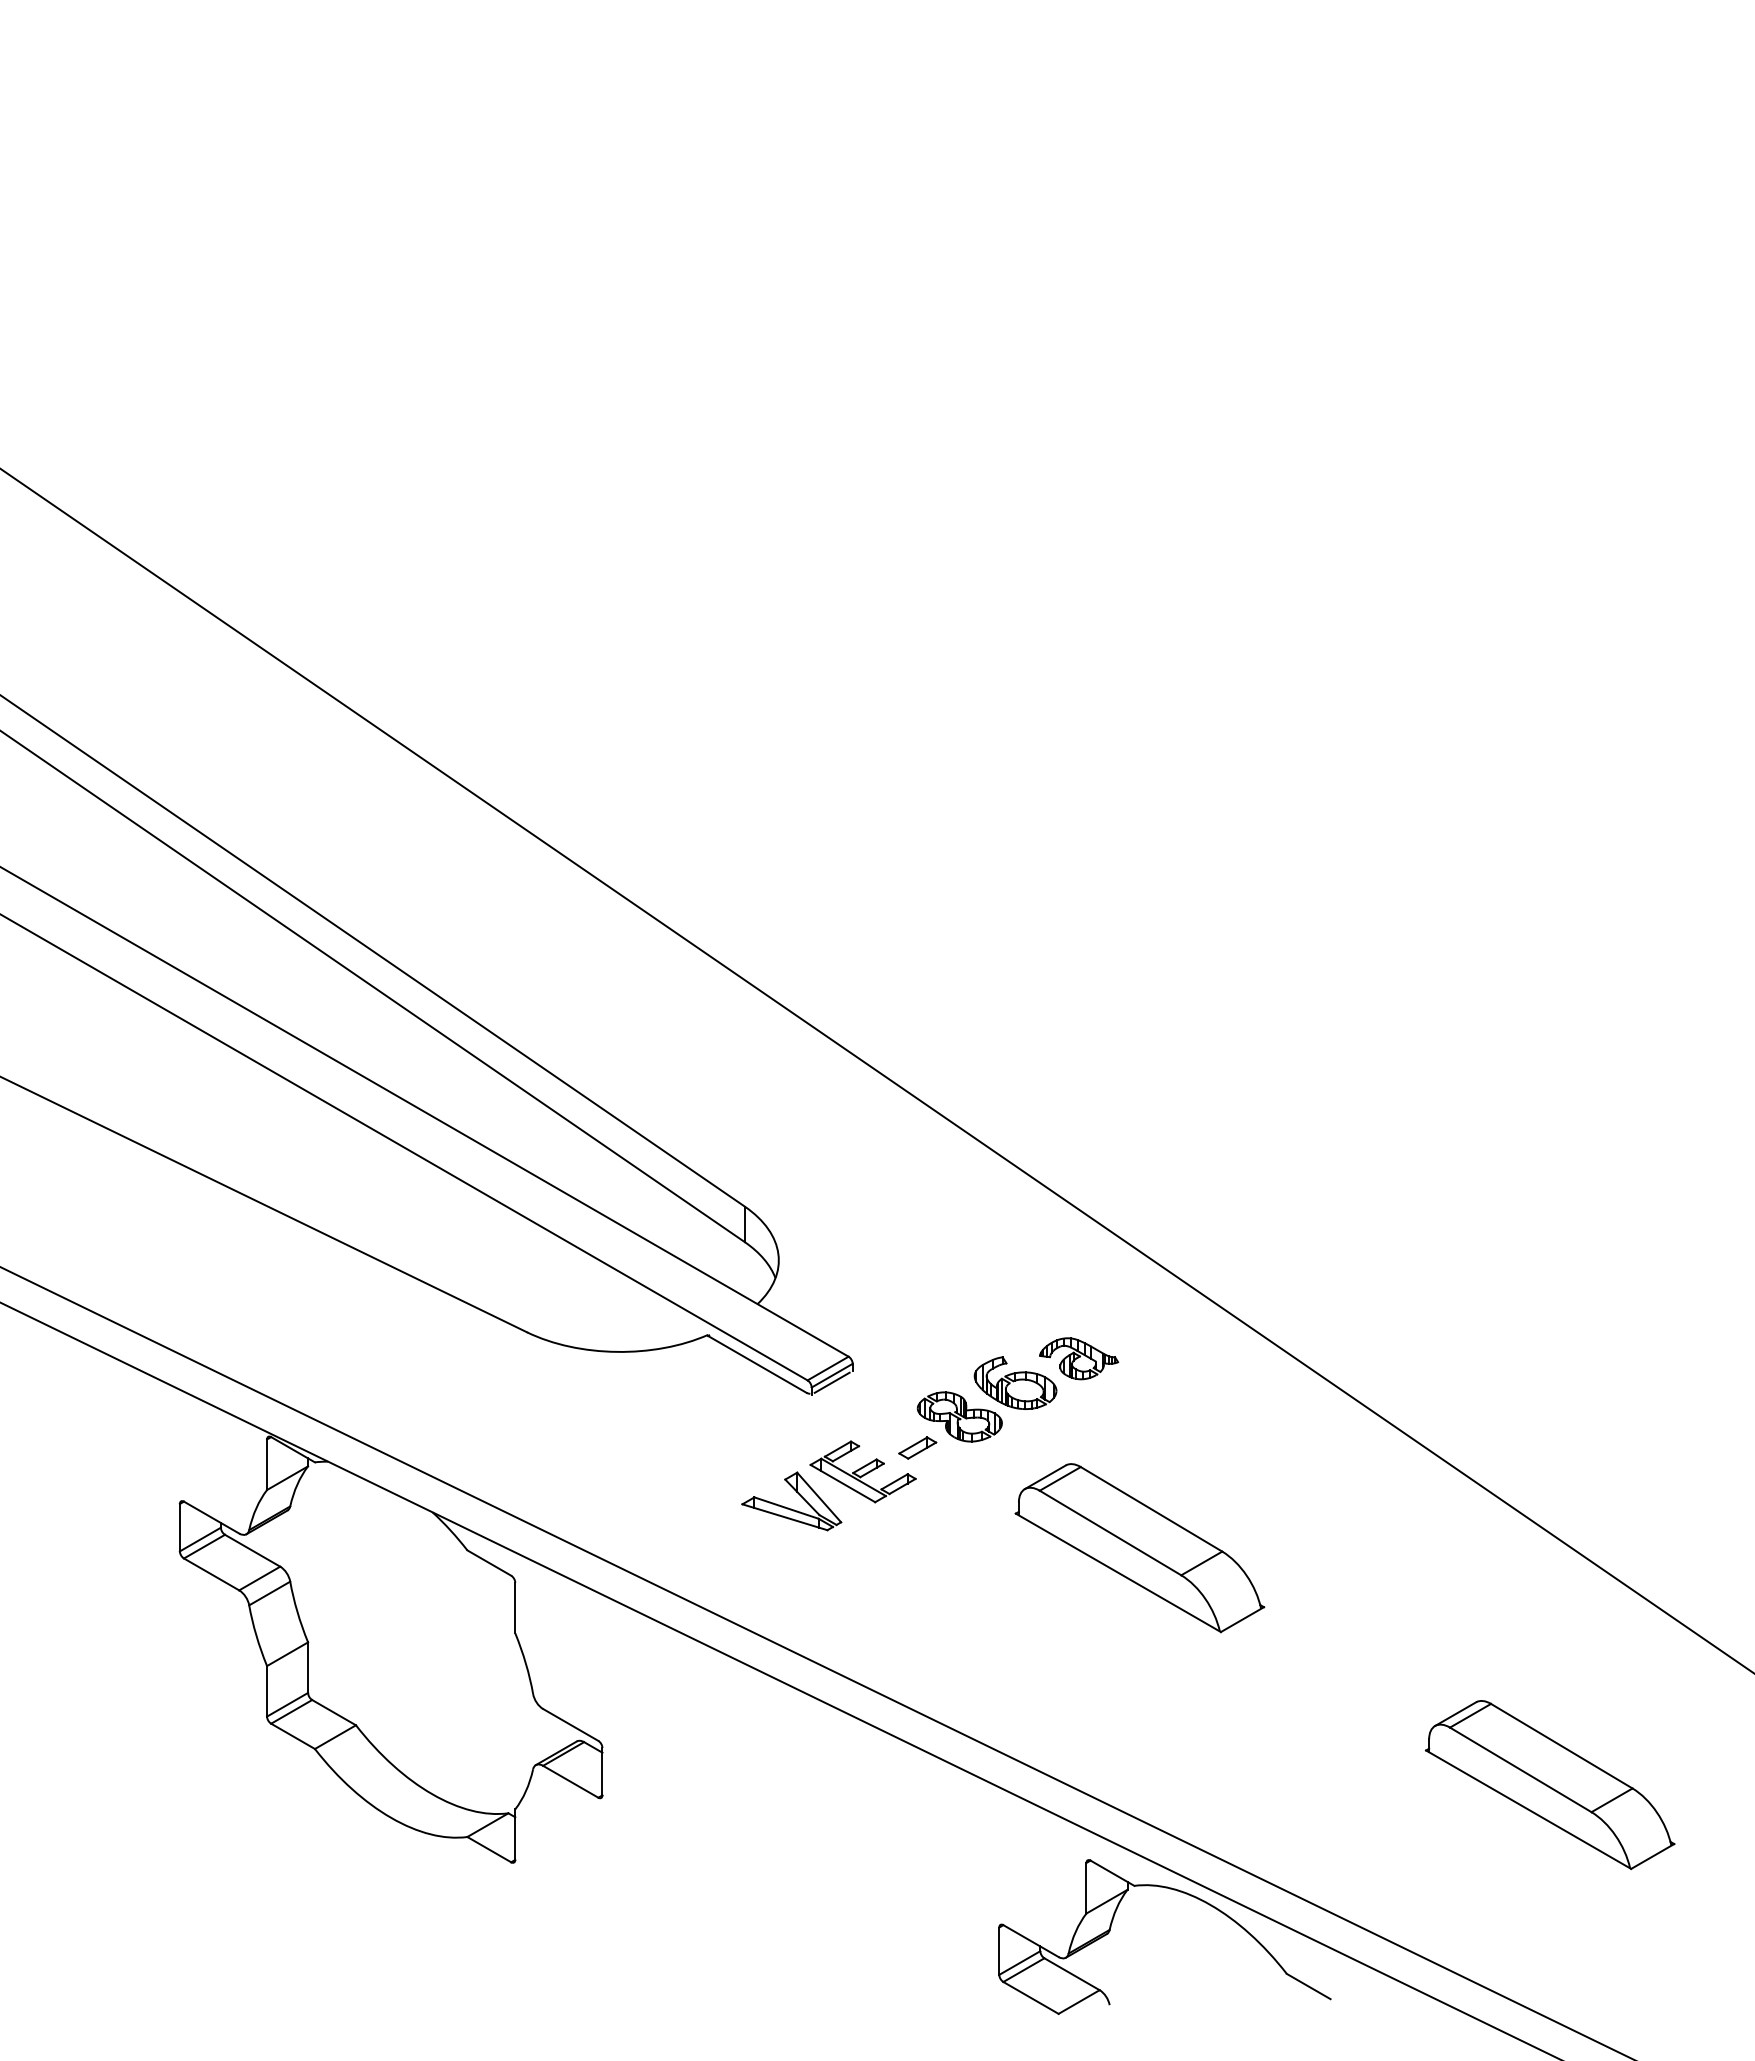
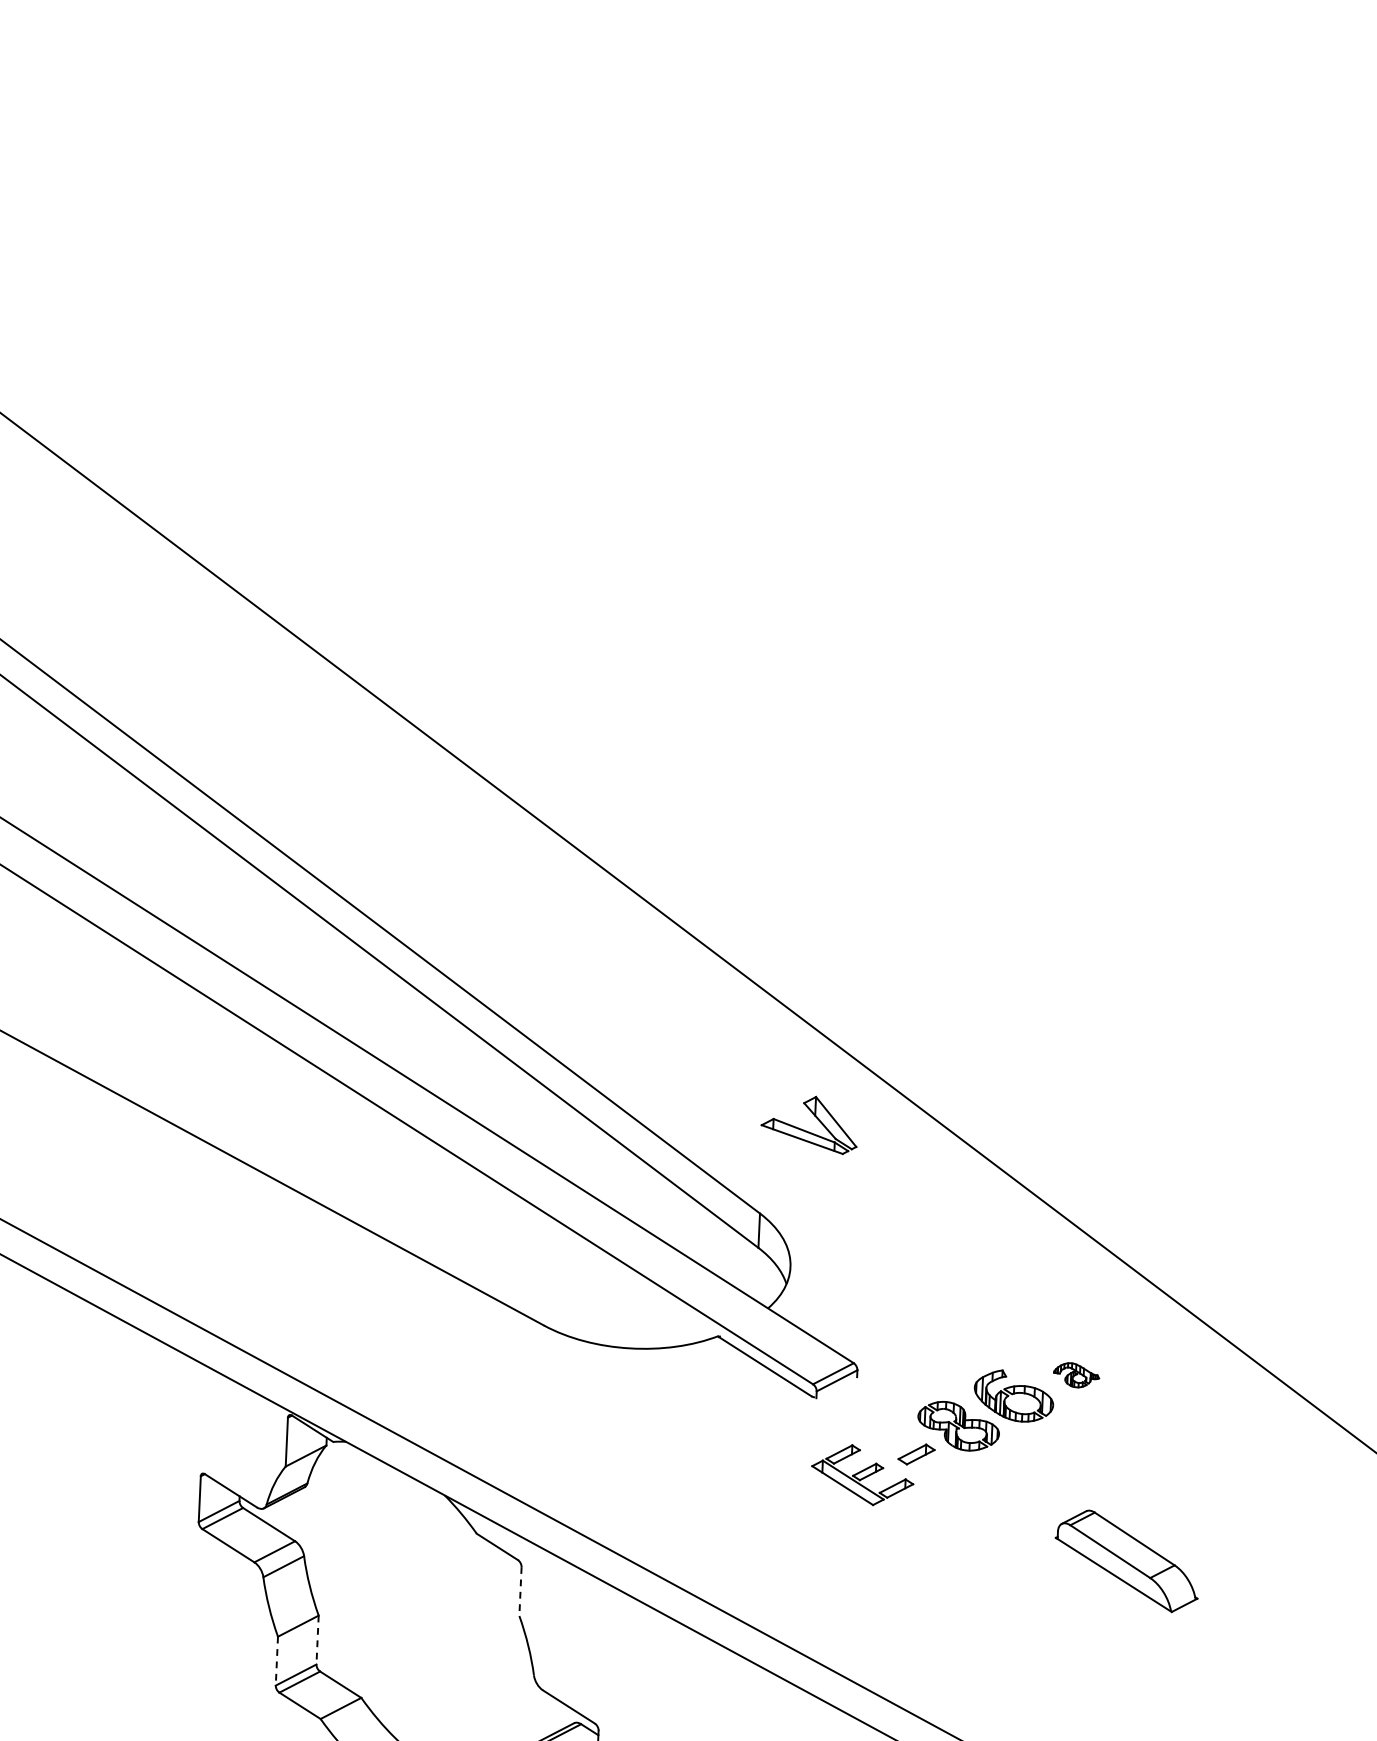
part: (1079, 1358) -> (1076, 1375), size x0.6
line: (831, 1382) -> (836, 1387), removed
part: (788, 1507) -> (806, 1130), moved
part: (1139, 1548) -> (1126, 1561), size x0.6
line: (515, 1608) -> (520, 1591), solid -> dashed
line: (308, 1668) -> (317, 1640), solid -> dashed
line: (267, 1691) -> (277, 1661), solid -> dashed

